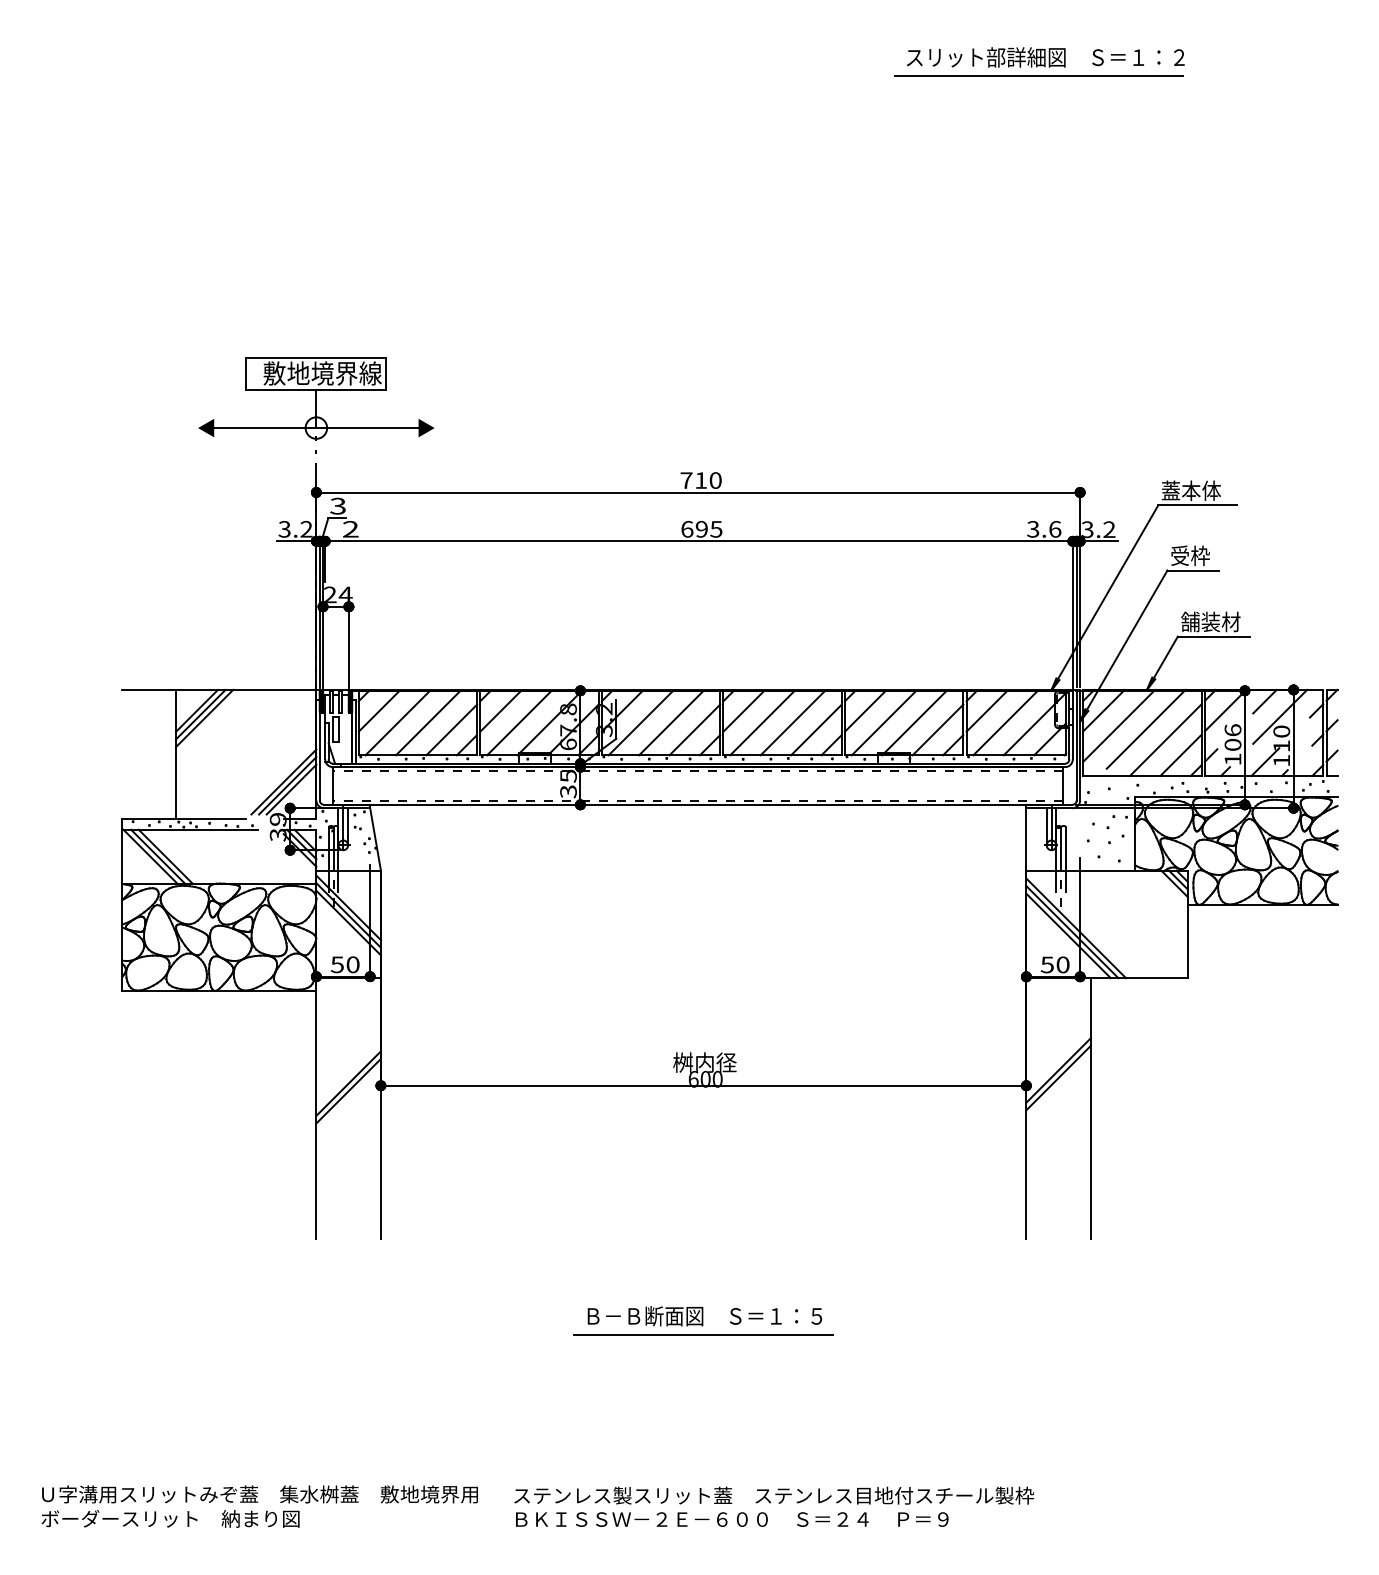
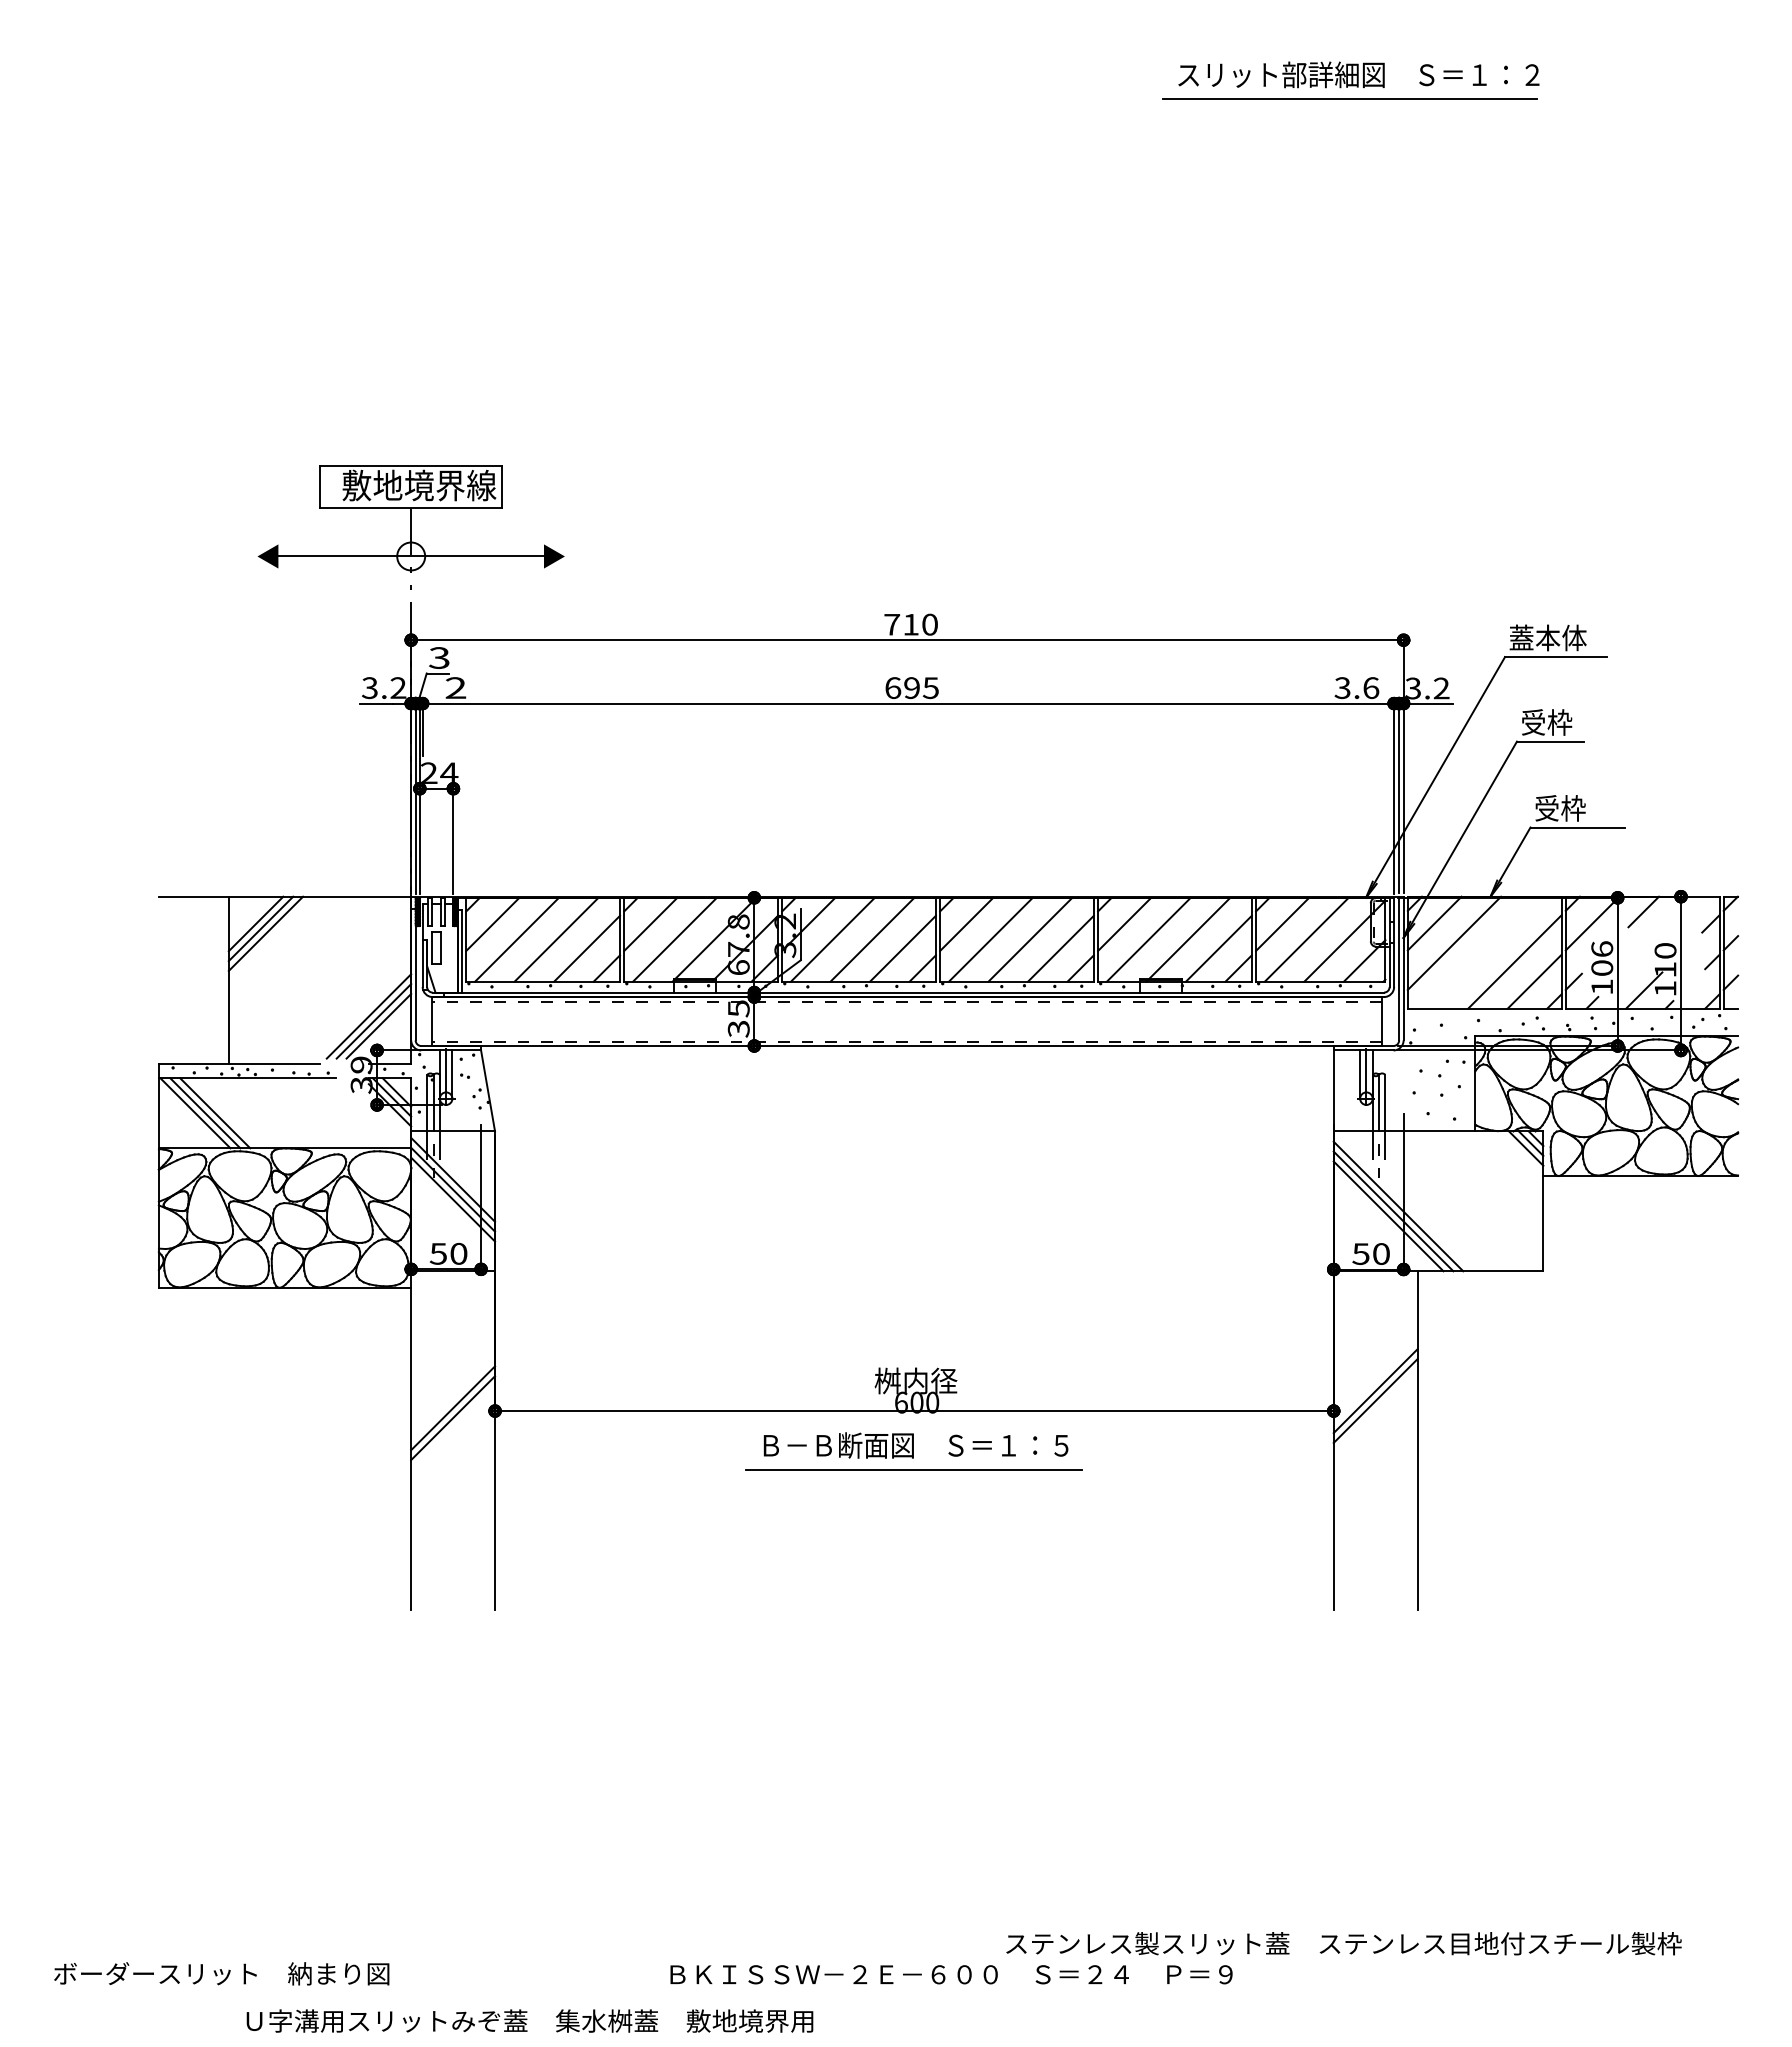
text: (1210, 622) -> (1573, 808), 舗装材 -> 受枠
line: (1280, 716) -> (1663, 931), removed
line: (1146, 729) -> (1489, 947), removed
part: (702, 1320) -> (913, 1451), moved
text: (259, 1493) -> (529, 2020), moved
text: (773, 1495) -> (1343, 1943), moved

